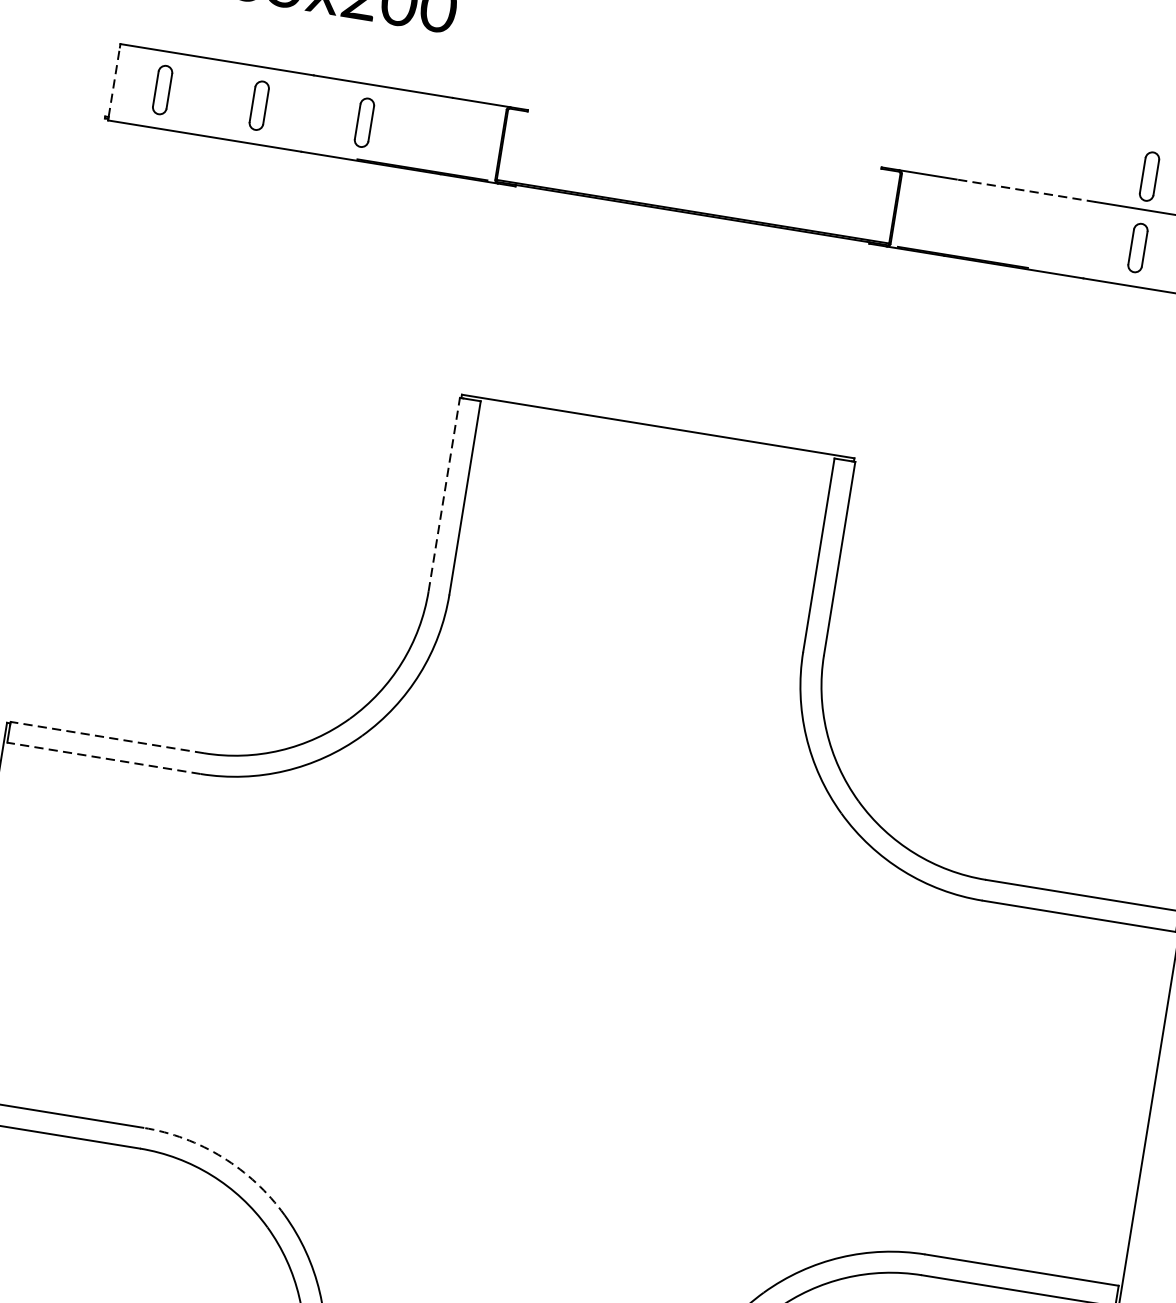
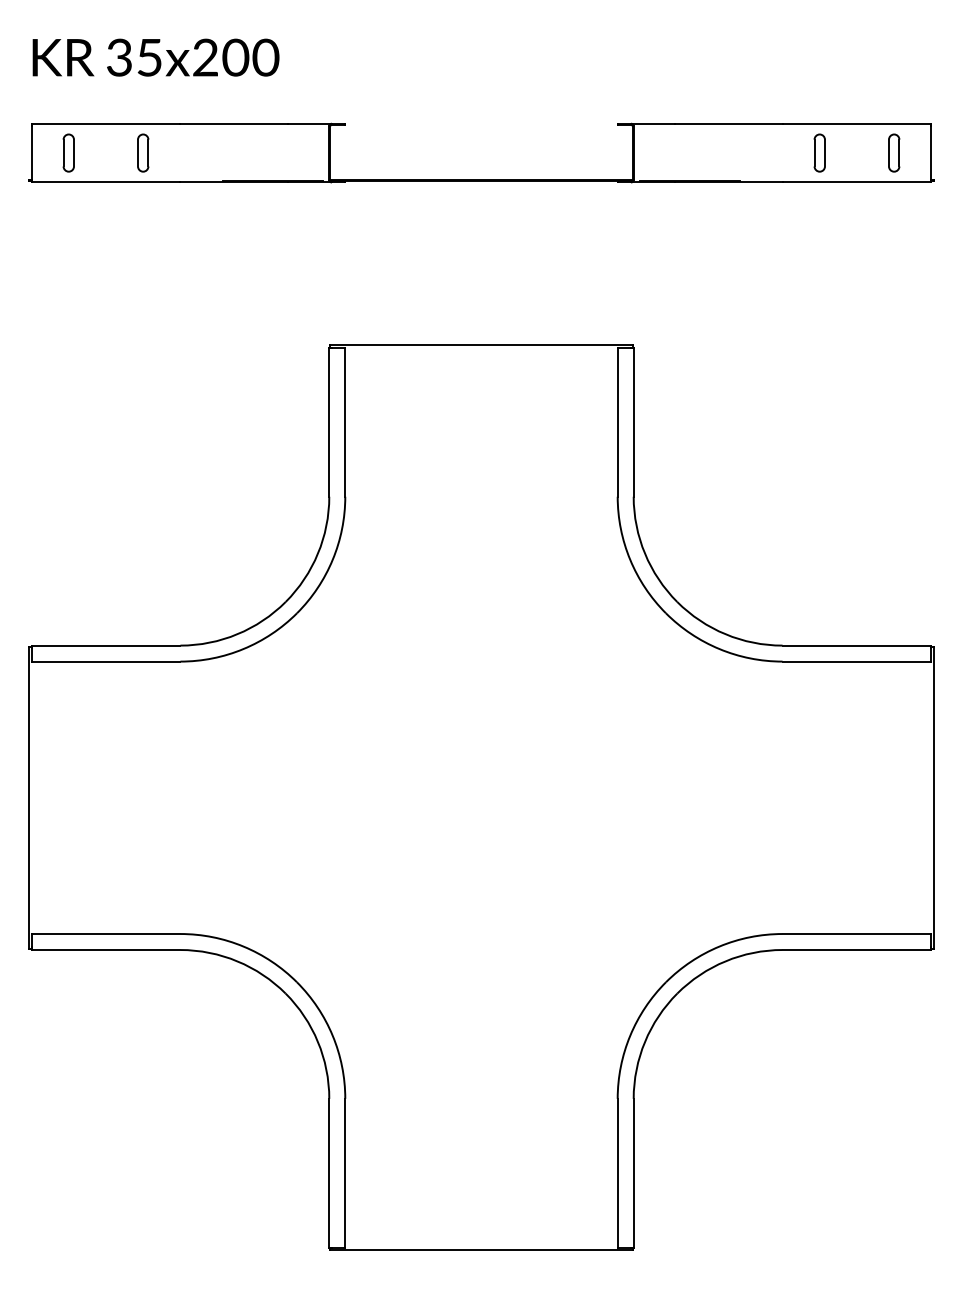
line: (114, 82) -> (31, 153), dashed -> solid
part: (364, 122) -> (224, 152), removed
part: (1149, 175) -> (819, 97), removed
line: (1026, 190) -> (729, 123), dashed -> solid
line: (444, 493) -> (329, 421), dashed -> solid
line: (106, 737) -> (105, 645), dashed -> solid
line: (103, 758) -> (105, 661), dashed -> solid
arc: (222, 1157) -> (243, 946), dashed -> solid

